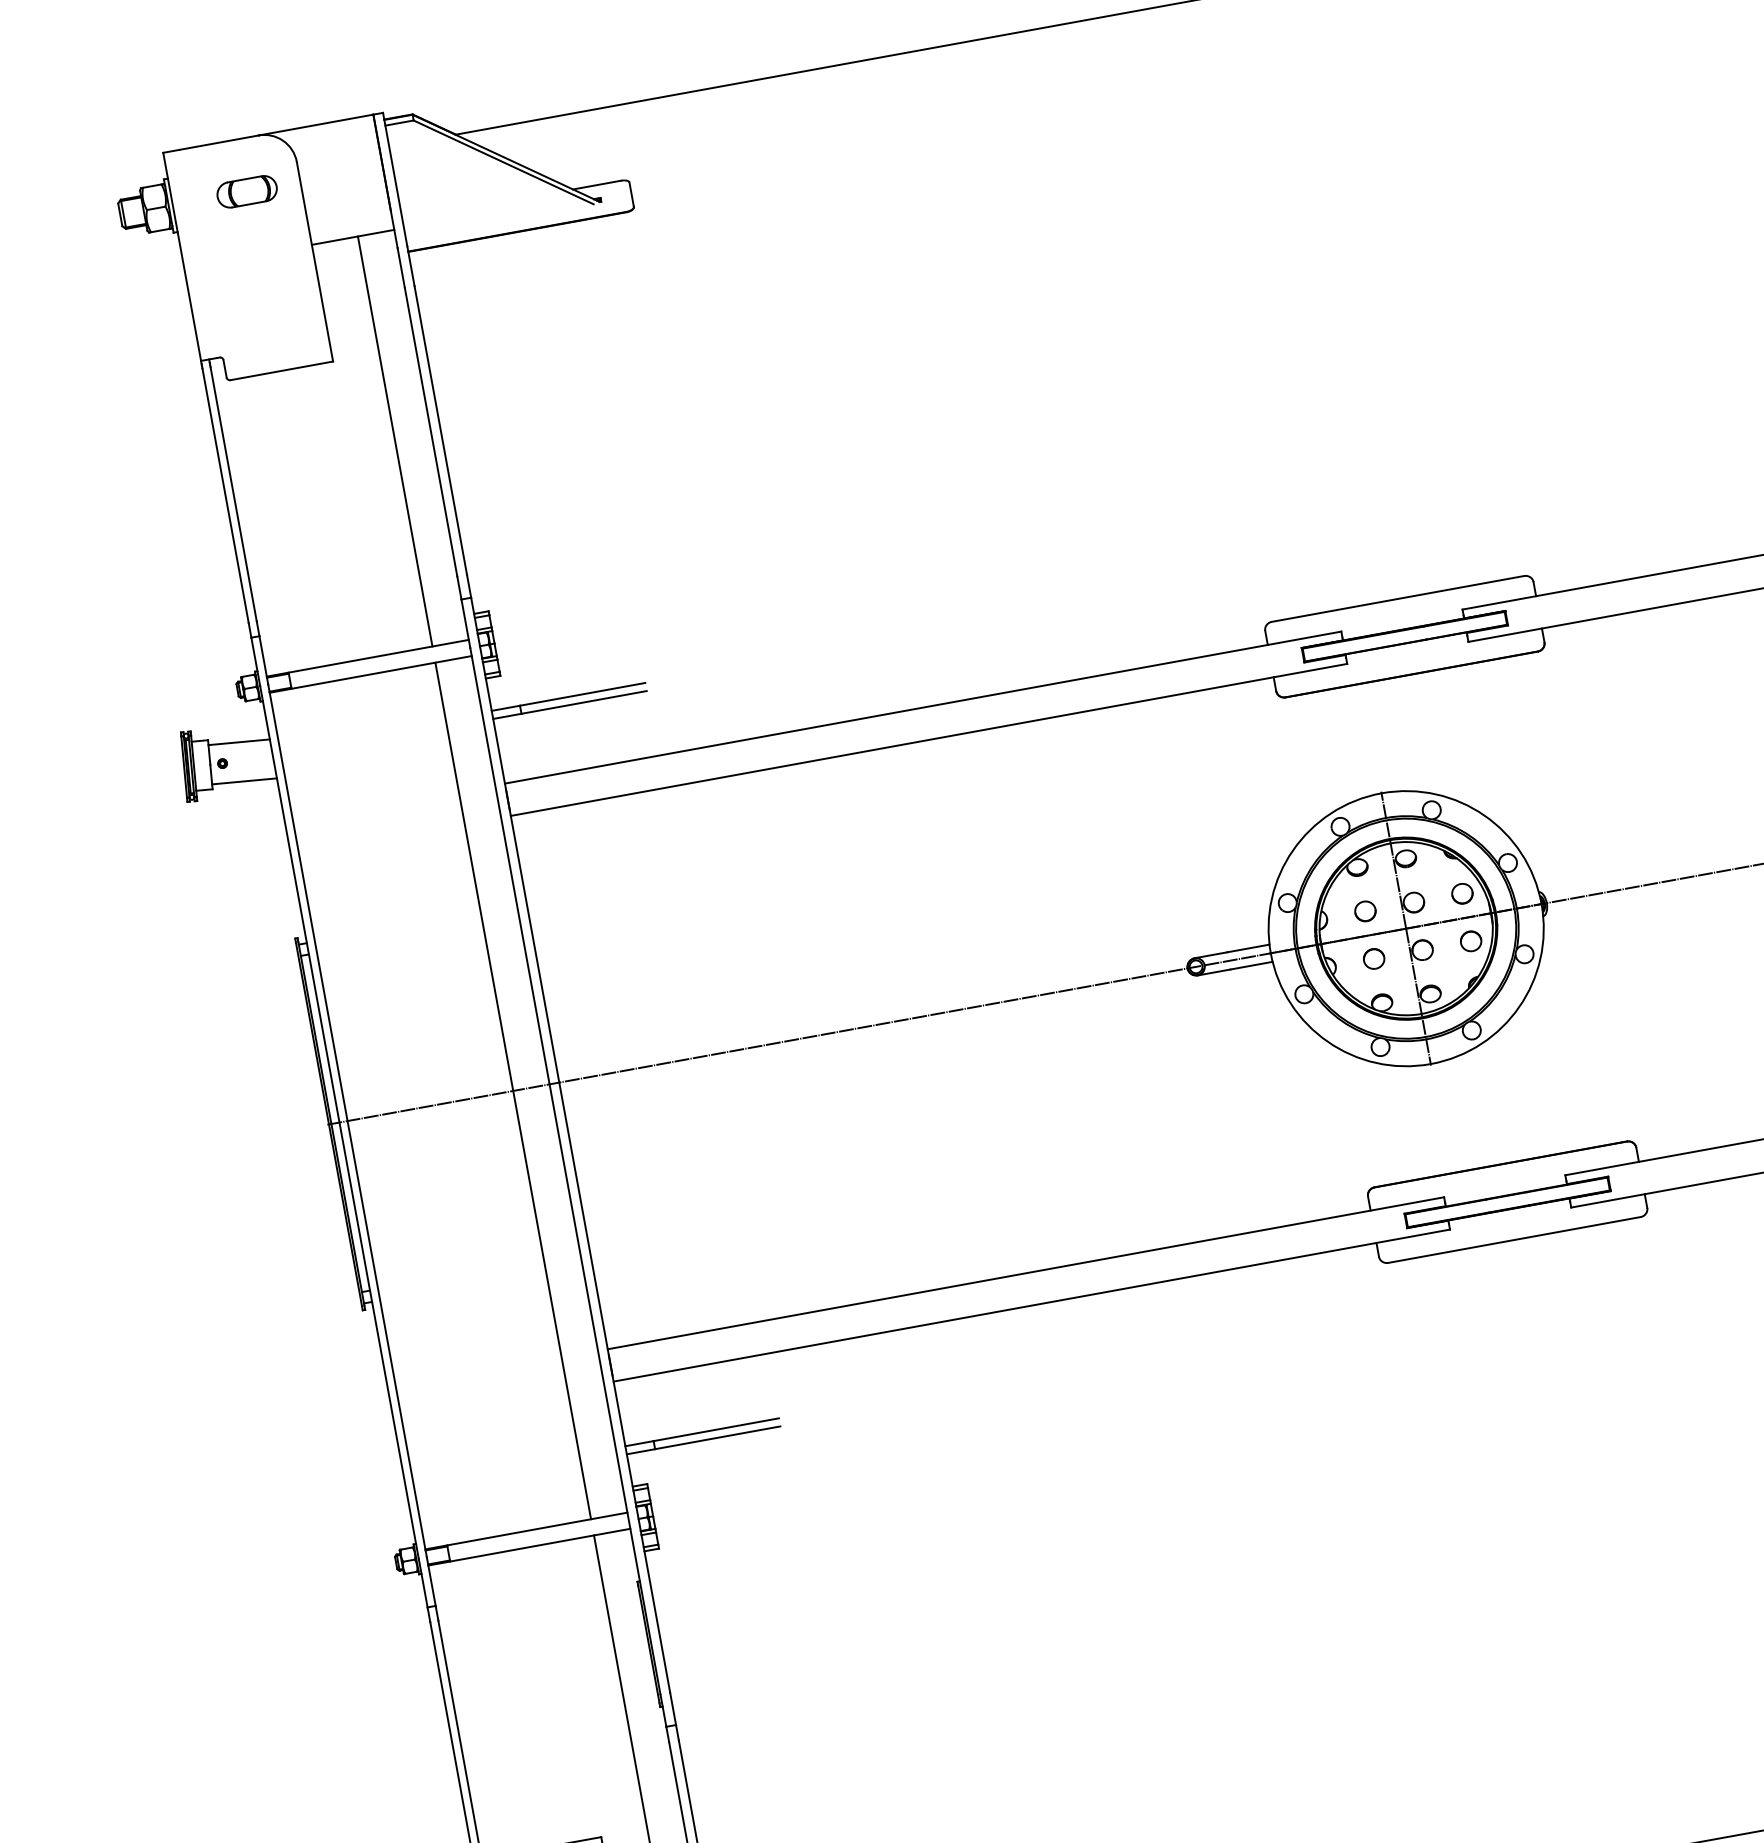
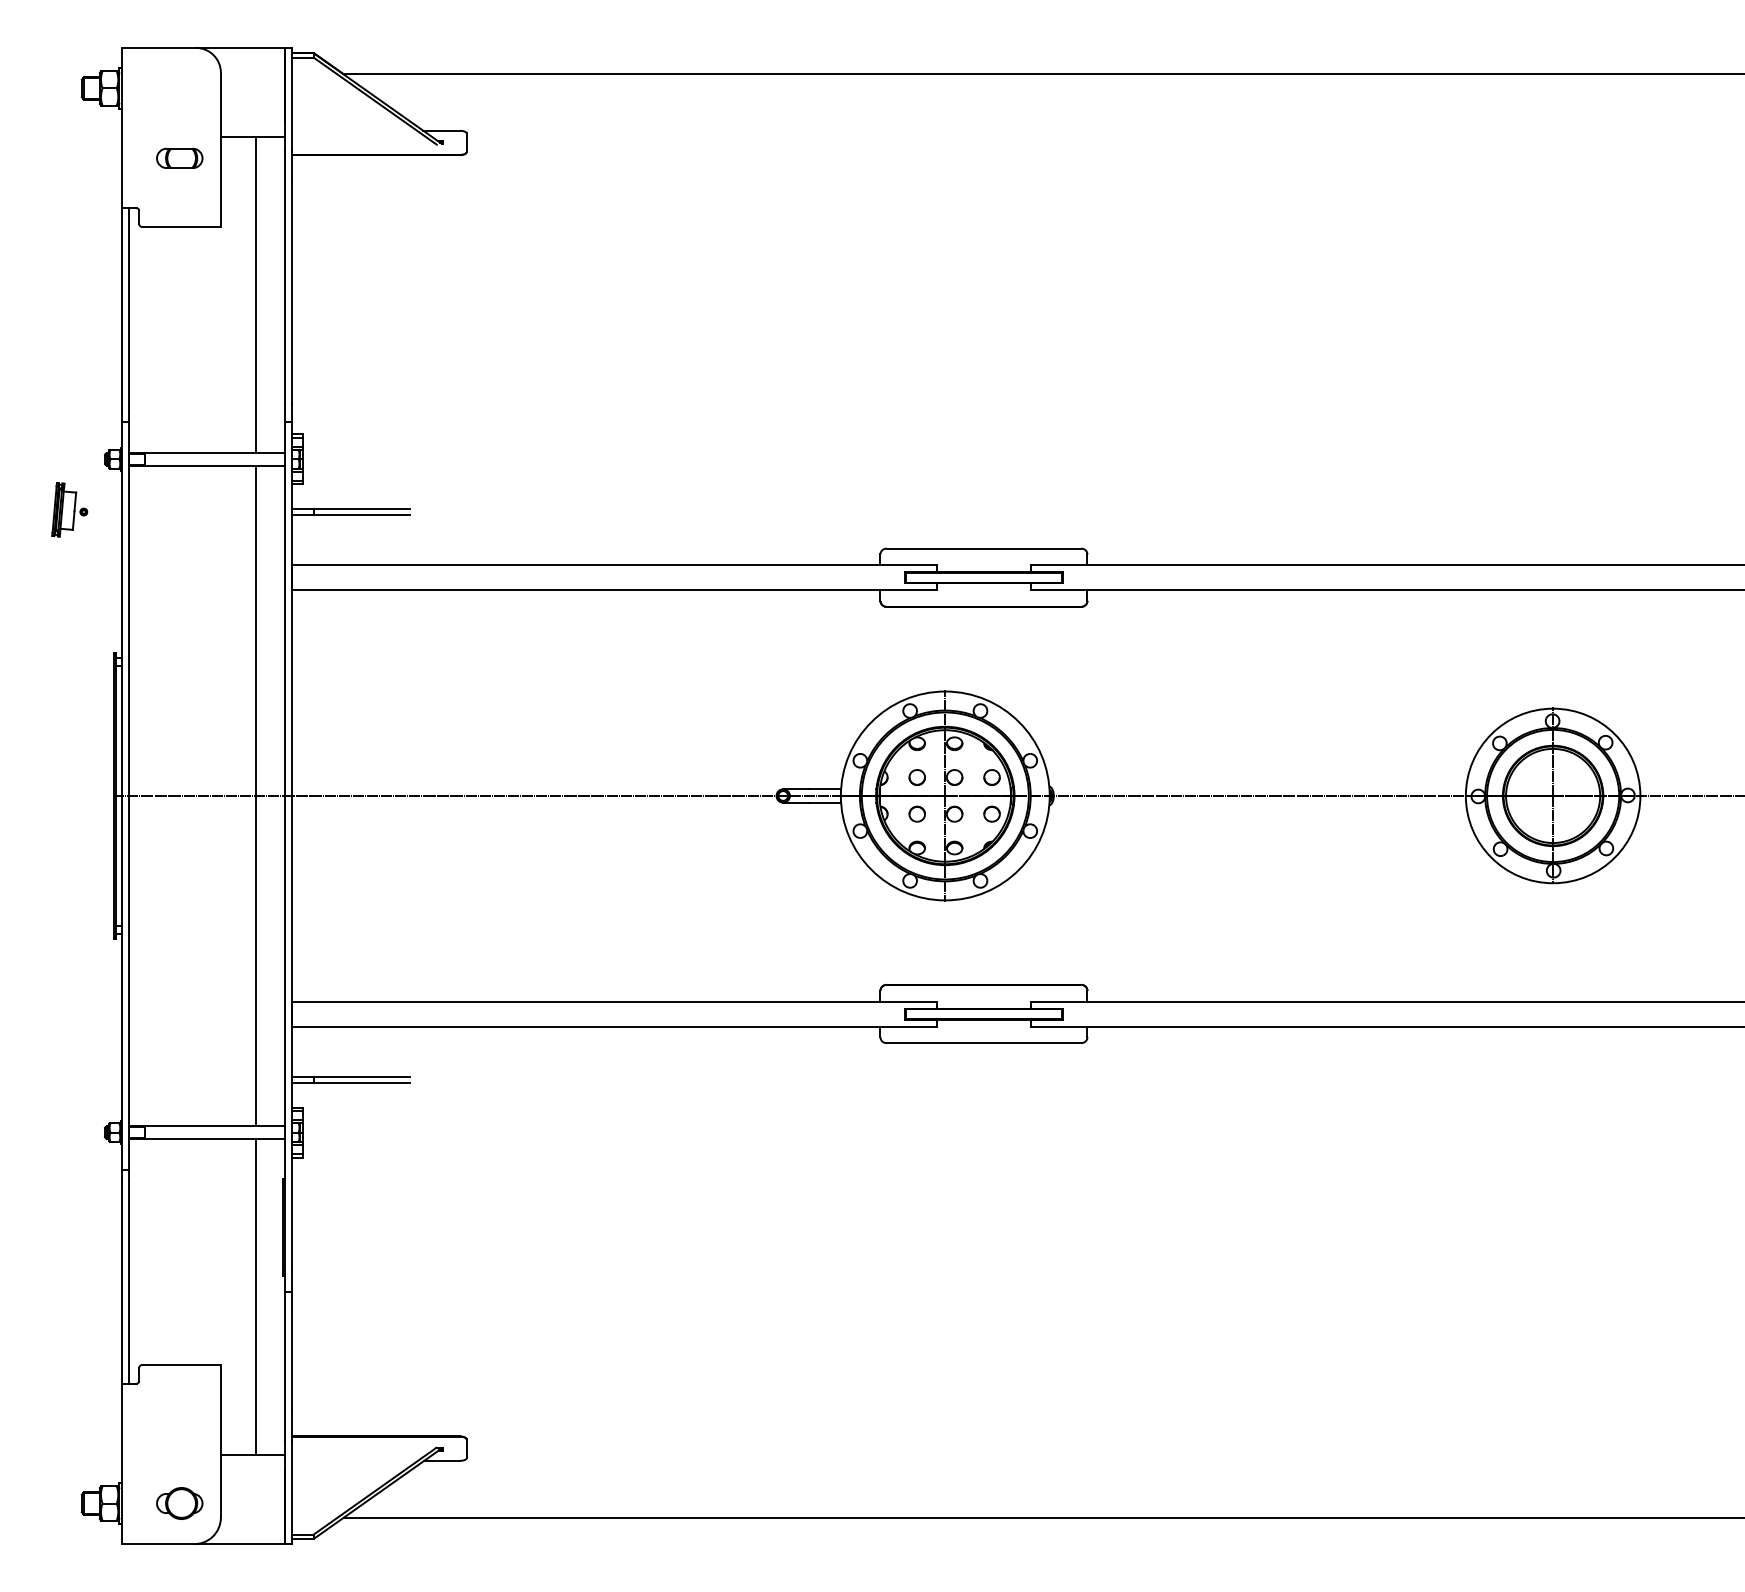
part: (246, 190) -> (179, 157), moved
line: (238, 742) -> (98, 498), removed
line: (244, 781) -> (97, 528), removed

